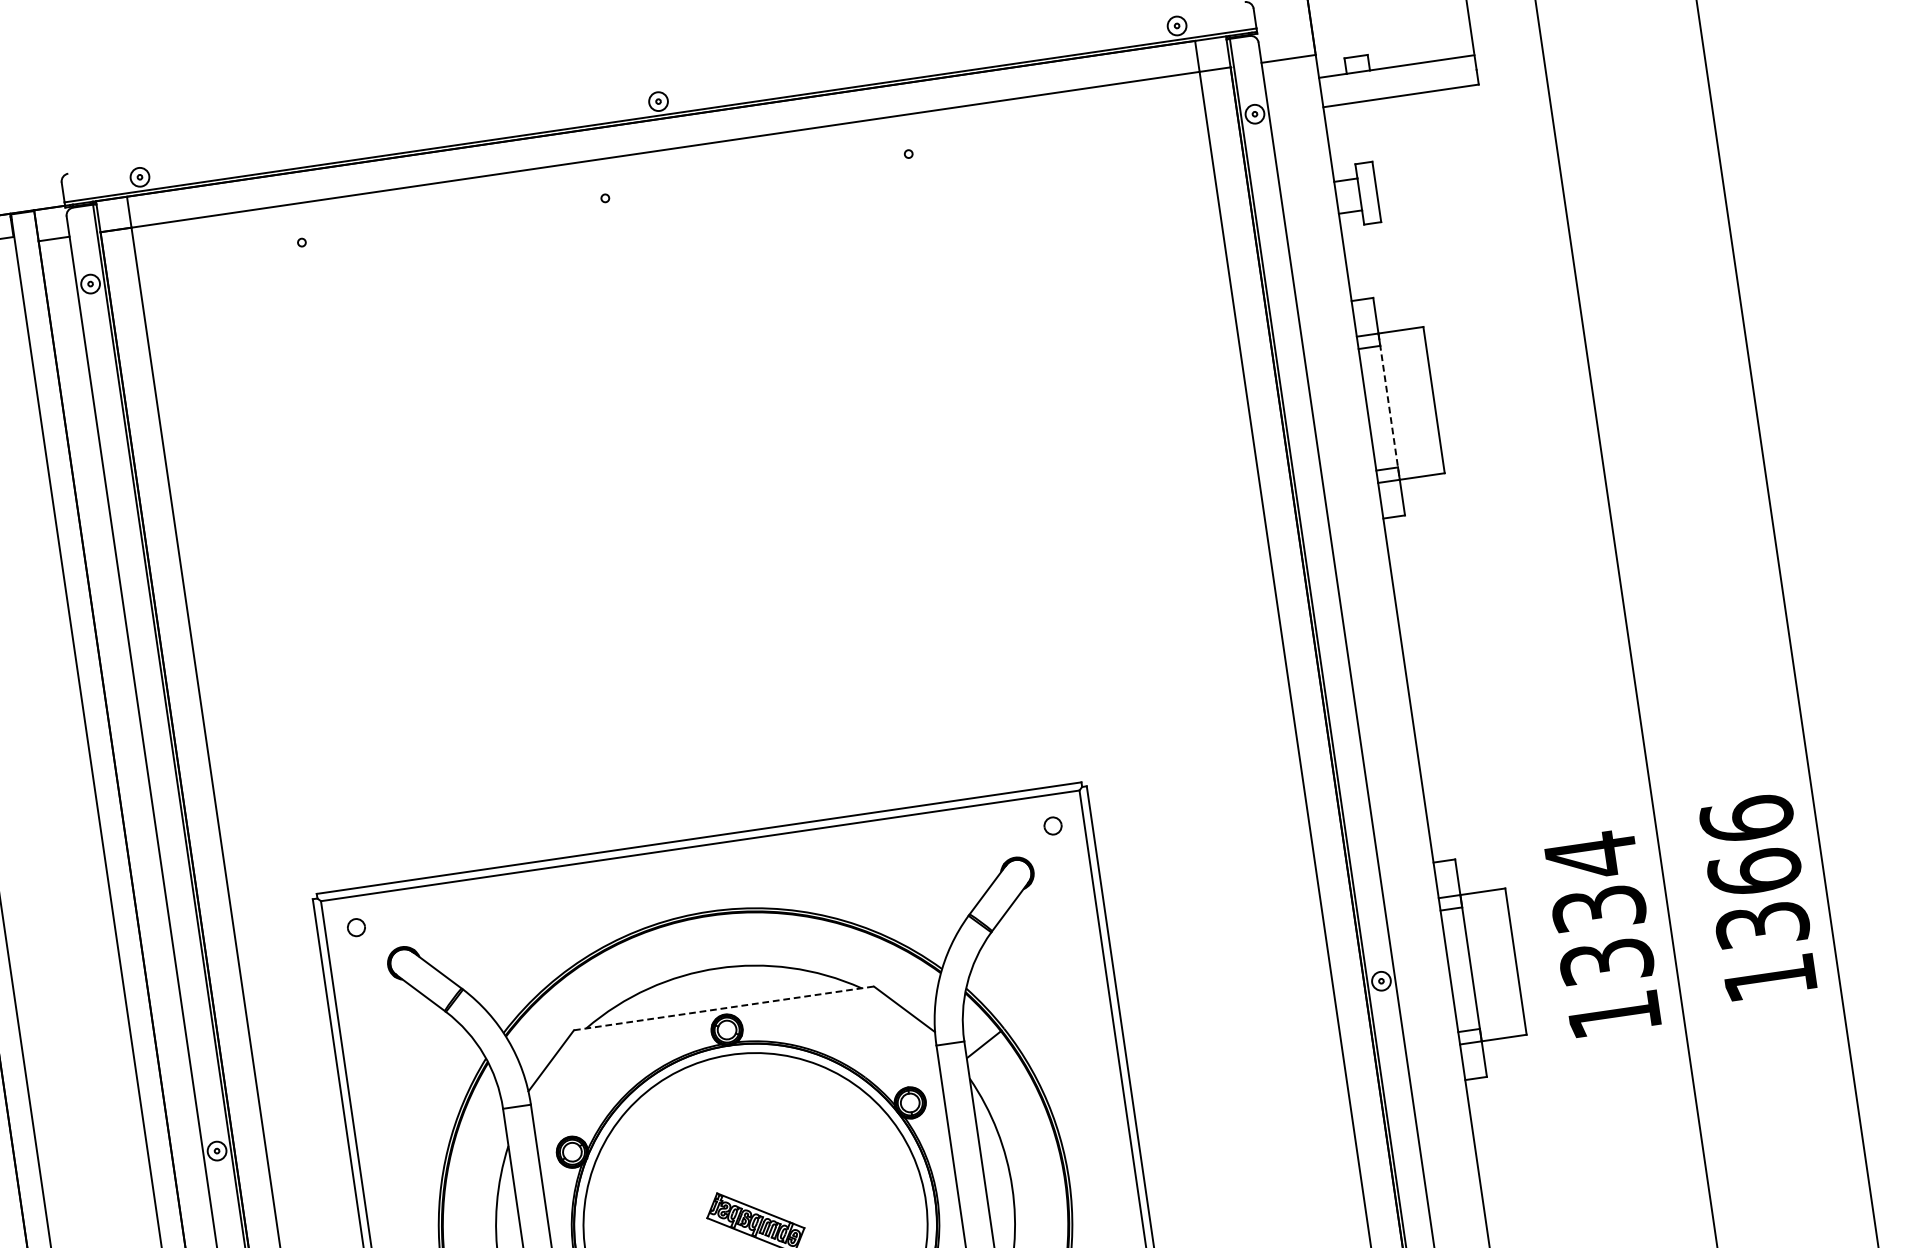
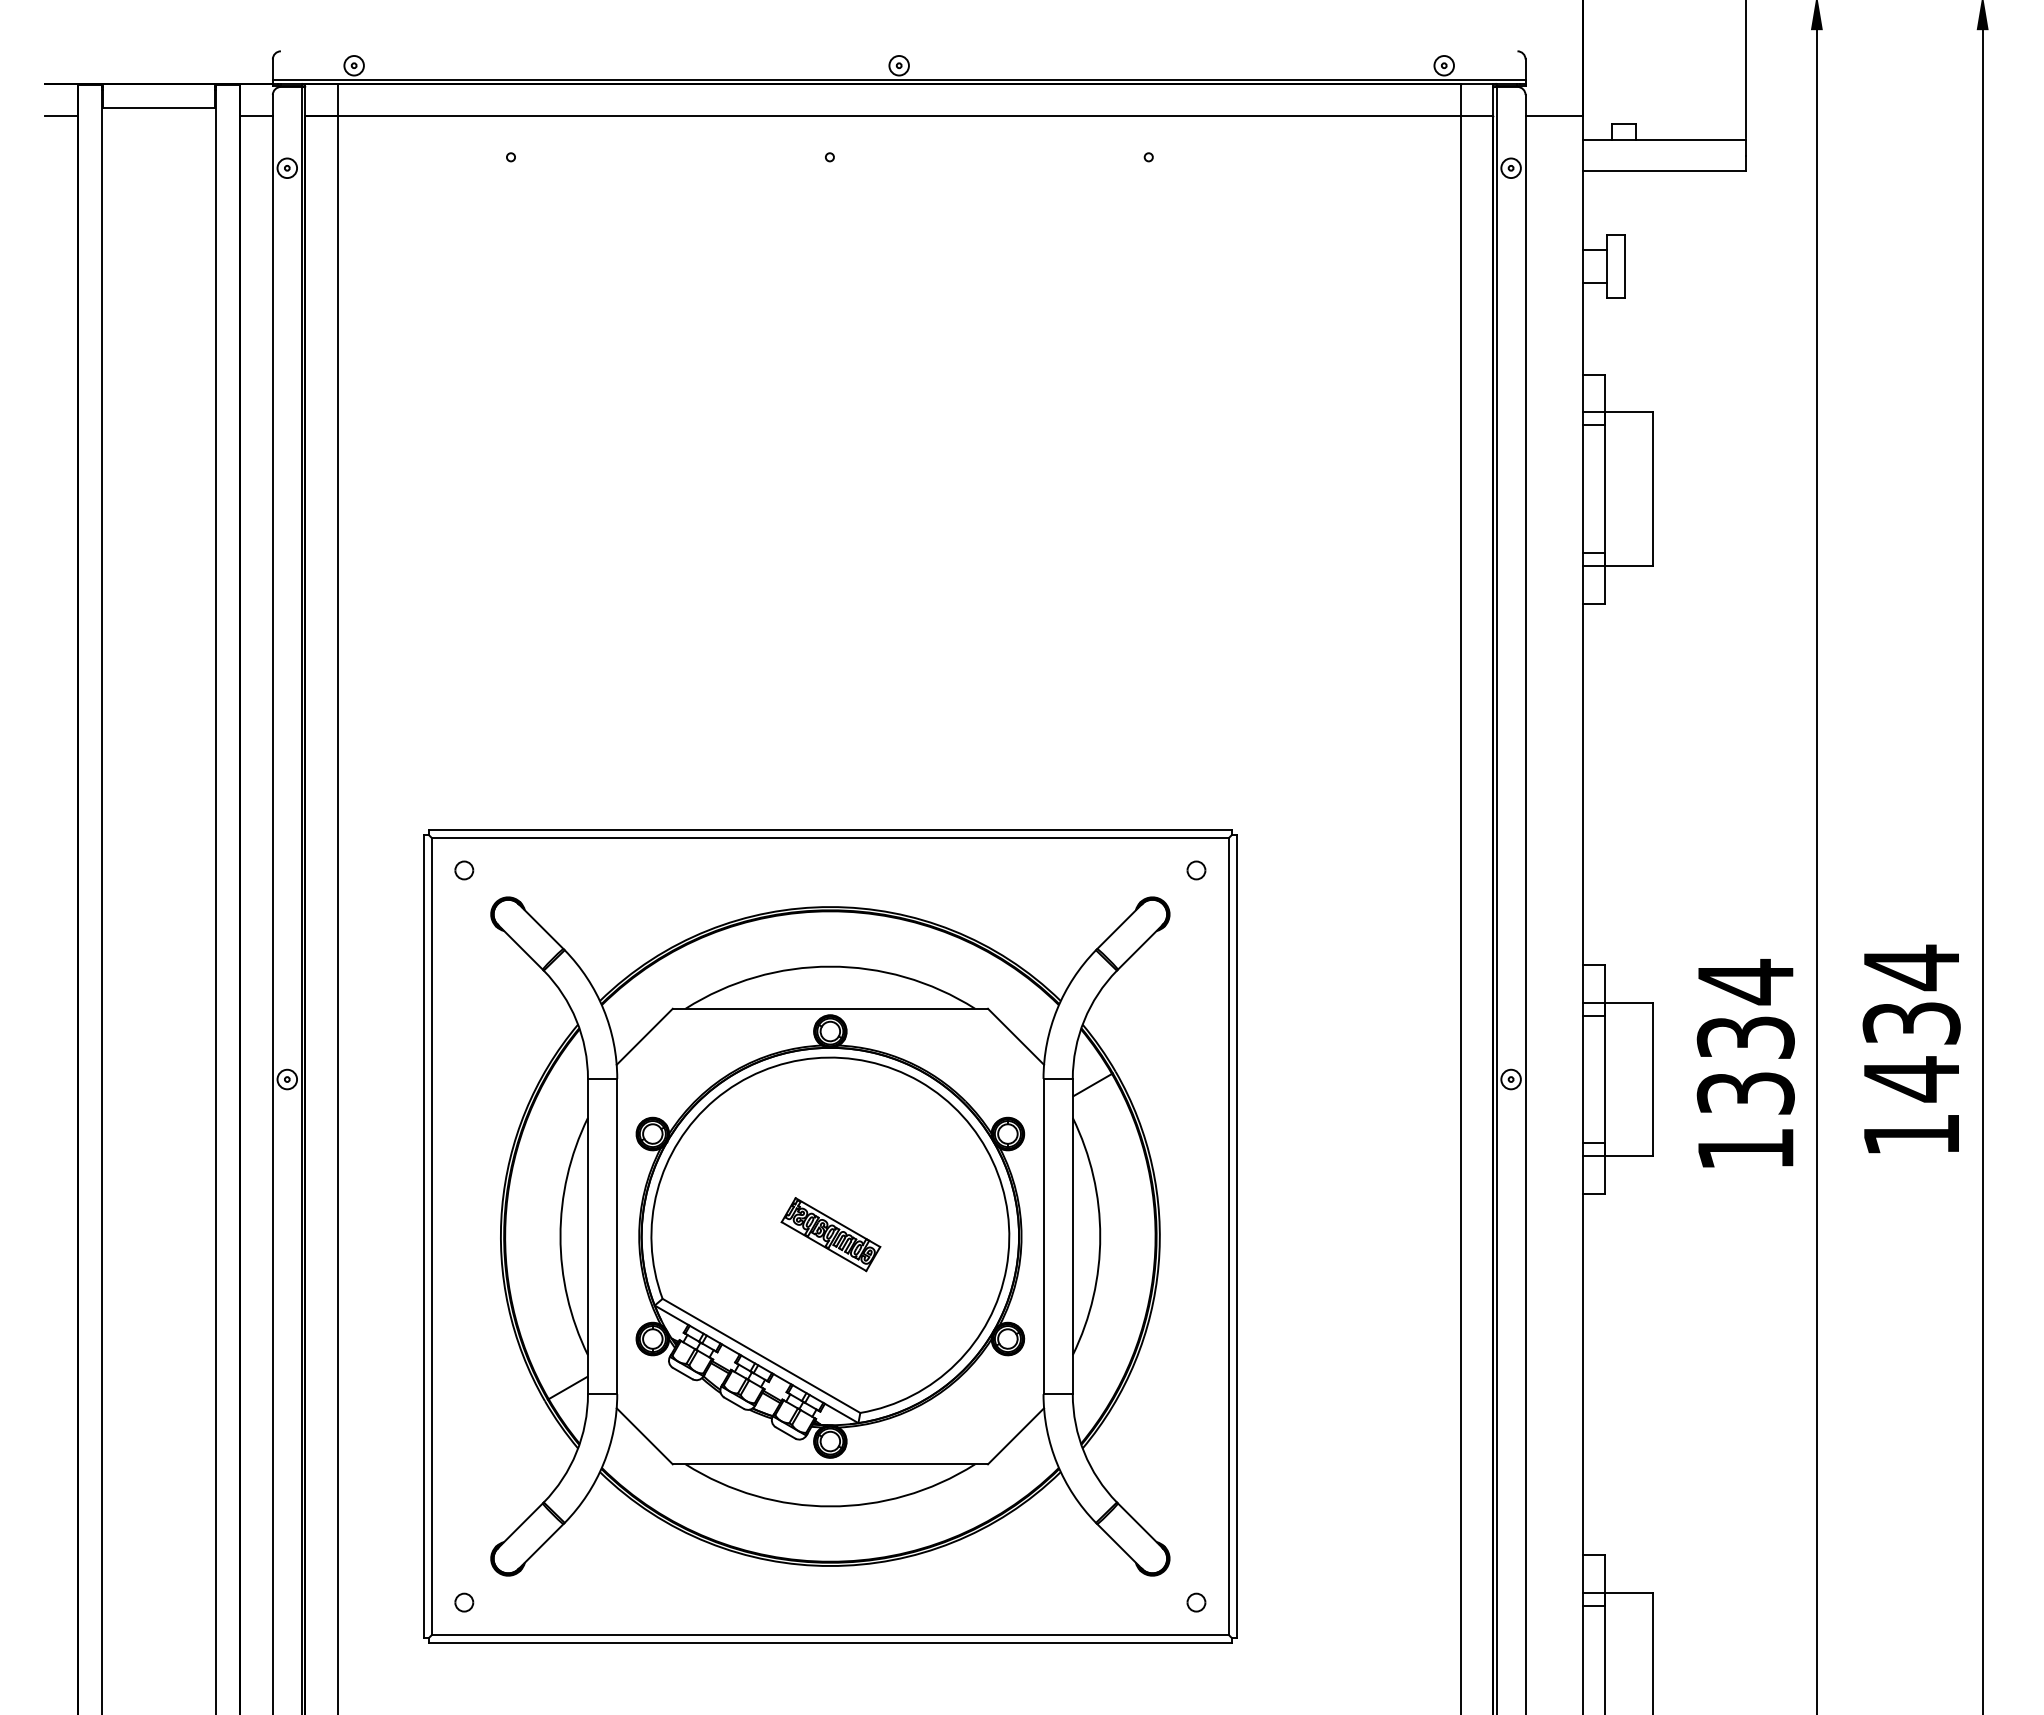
line: (1389, 406) -> (1605, 489), dashed -> solid
text: (1754, 872) -> (1911, 1023), 1366 -> 1434
line: (724, 1008) -> (830, 1008), dashed -> solid

